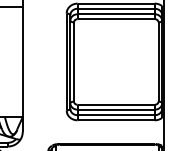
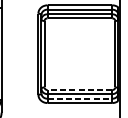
line: (116, 104) -> (80, 89), solid -> dashed
line: (116, 115) -> (80, 99), solid -> dashed

